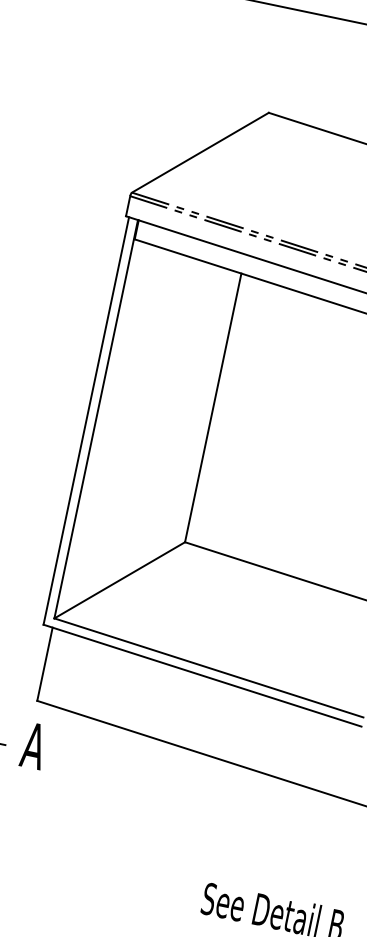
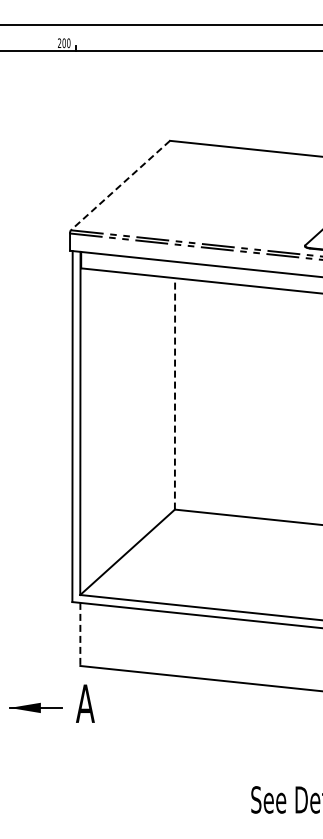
line: (200, 152) -> (120, 185), solid -> dashed
line: (213, 407) -> (175, 393), solid -> dashed
line: (45, 664) -> (80, 634), solid -> dashed

